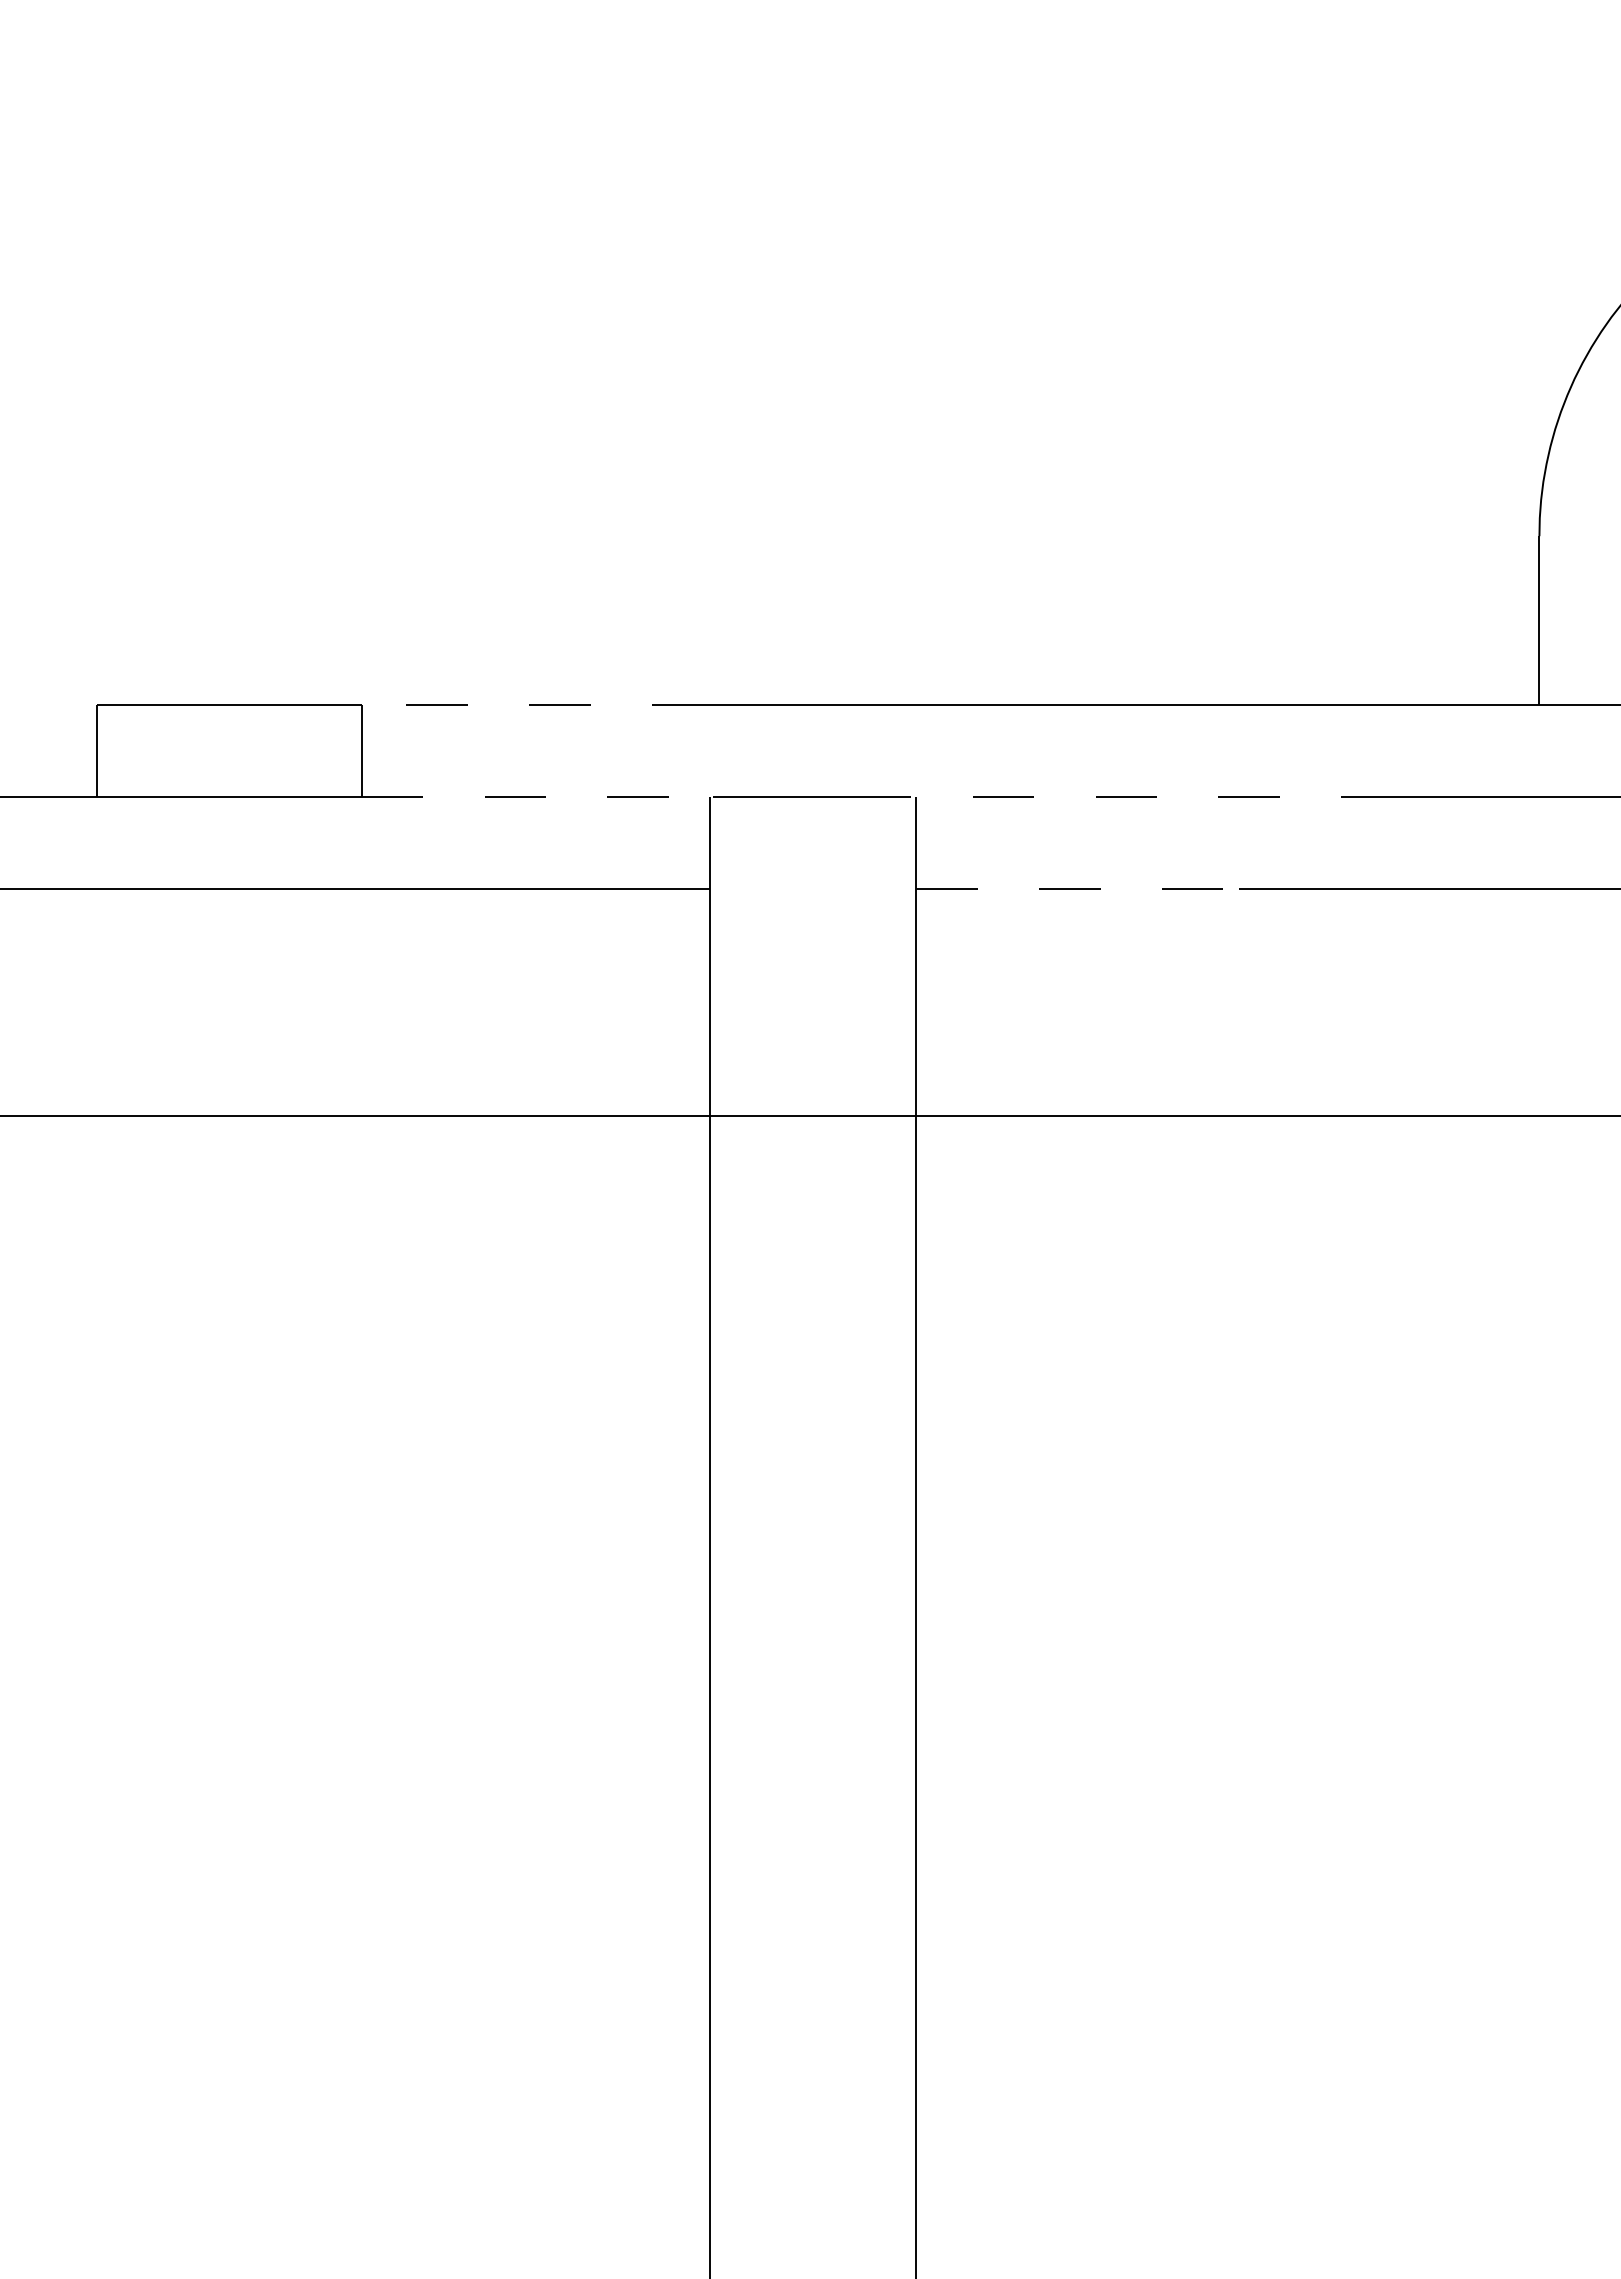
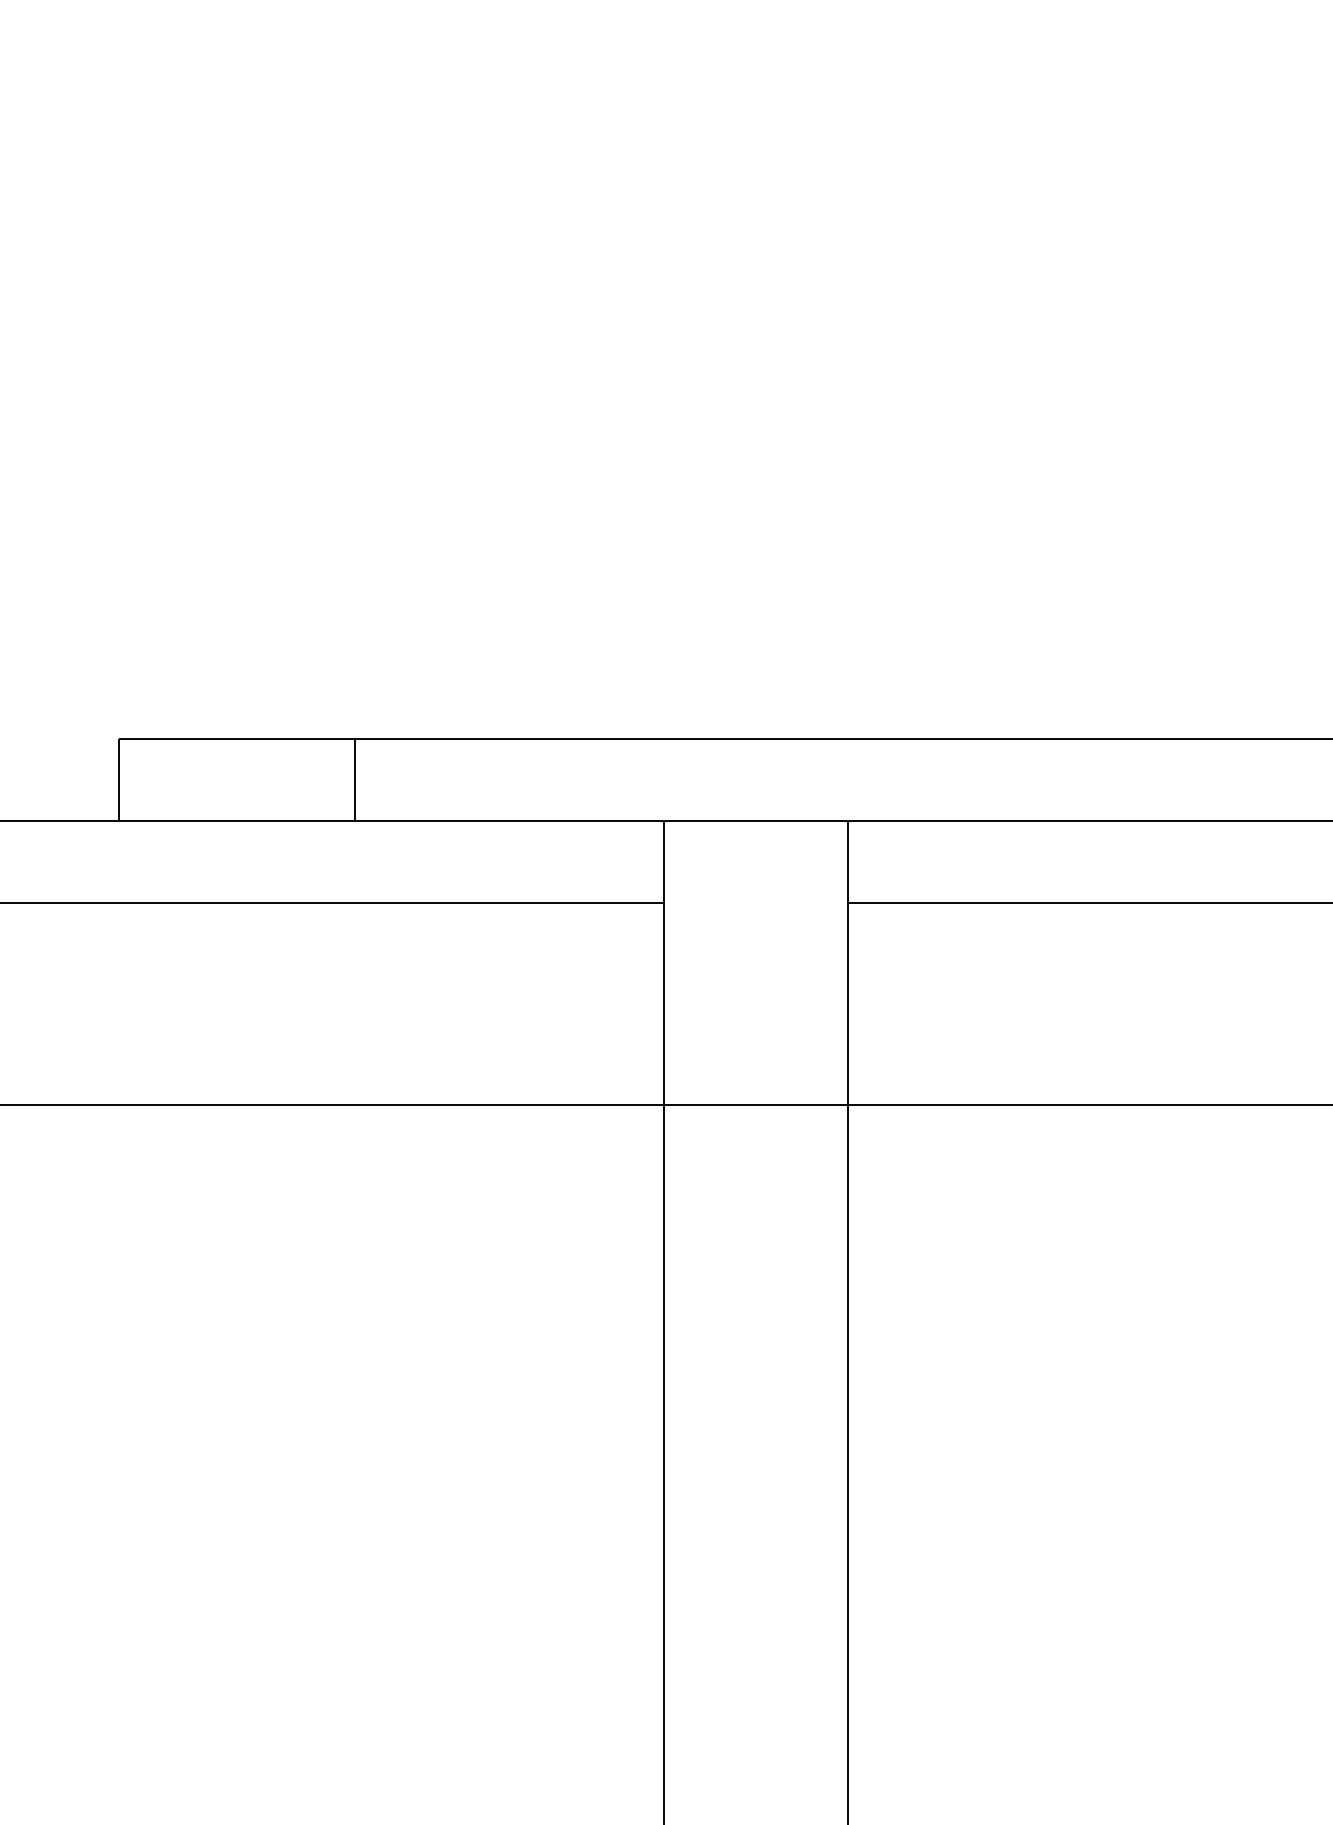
line: (537, 704) -> (511, 738), dashed -> solid
line: (537, 797) -> (511, 821), dashed -> solid
line: (1112, 797) -> (1022, 821), dashed -> solid
line: (1078, 889) -> (992, 902), dashed -> solid

